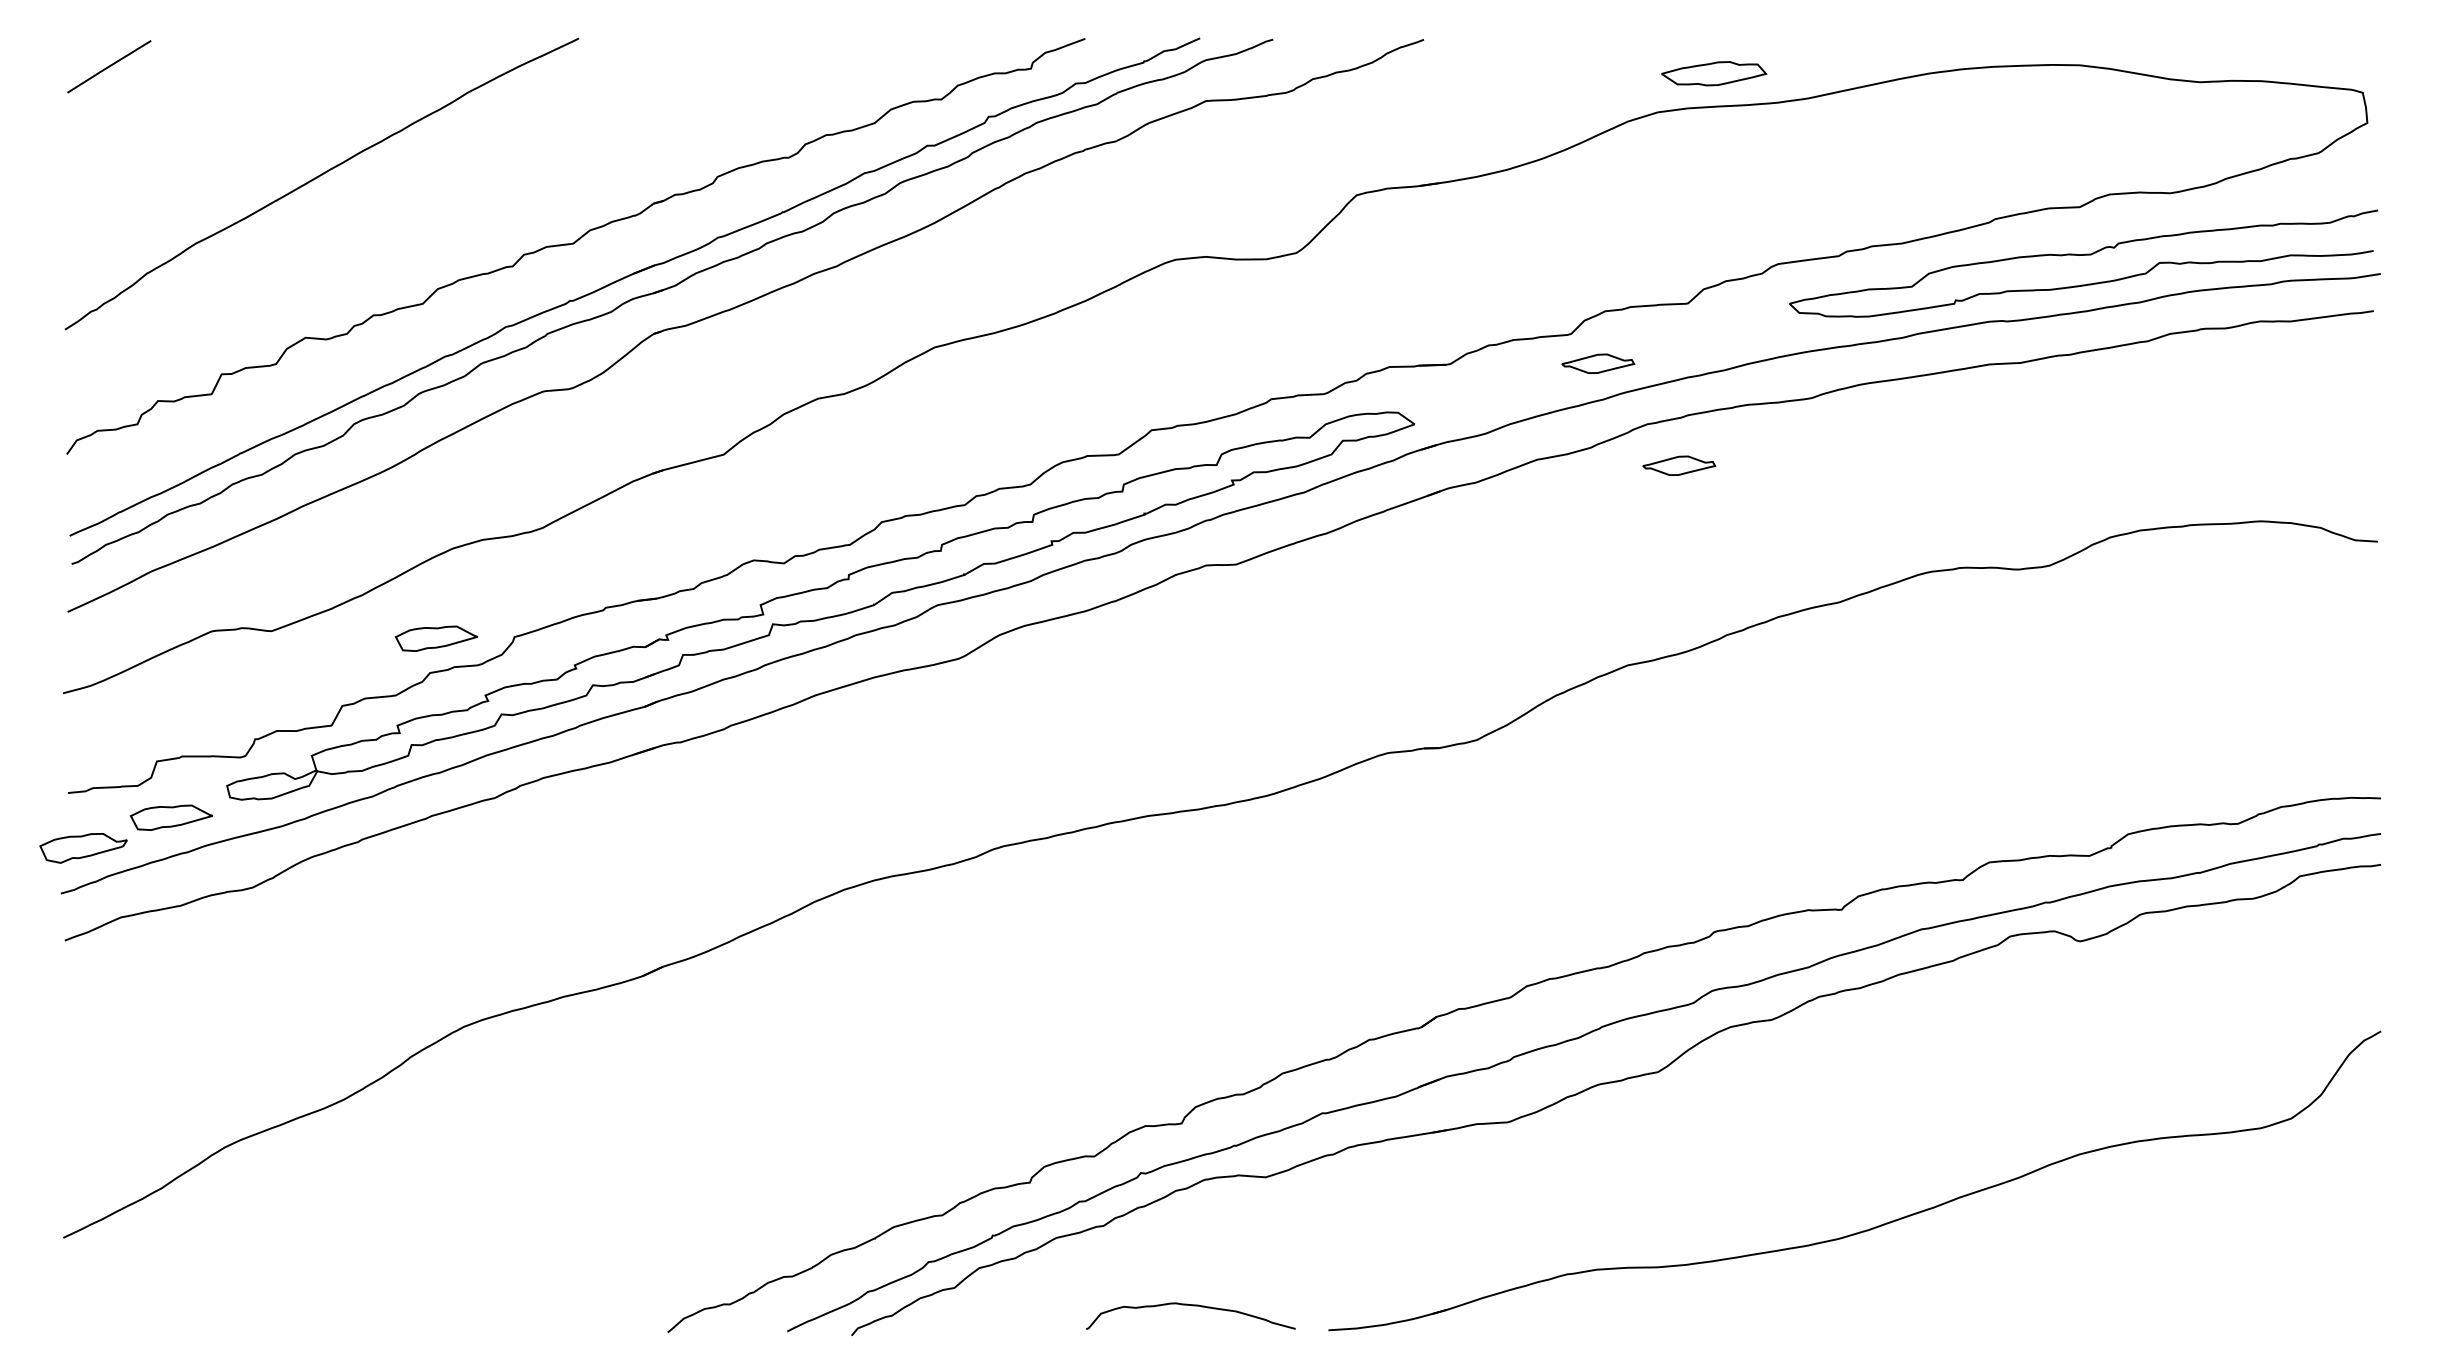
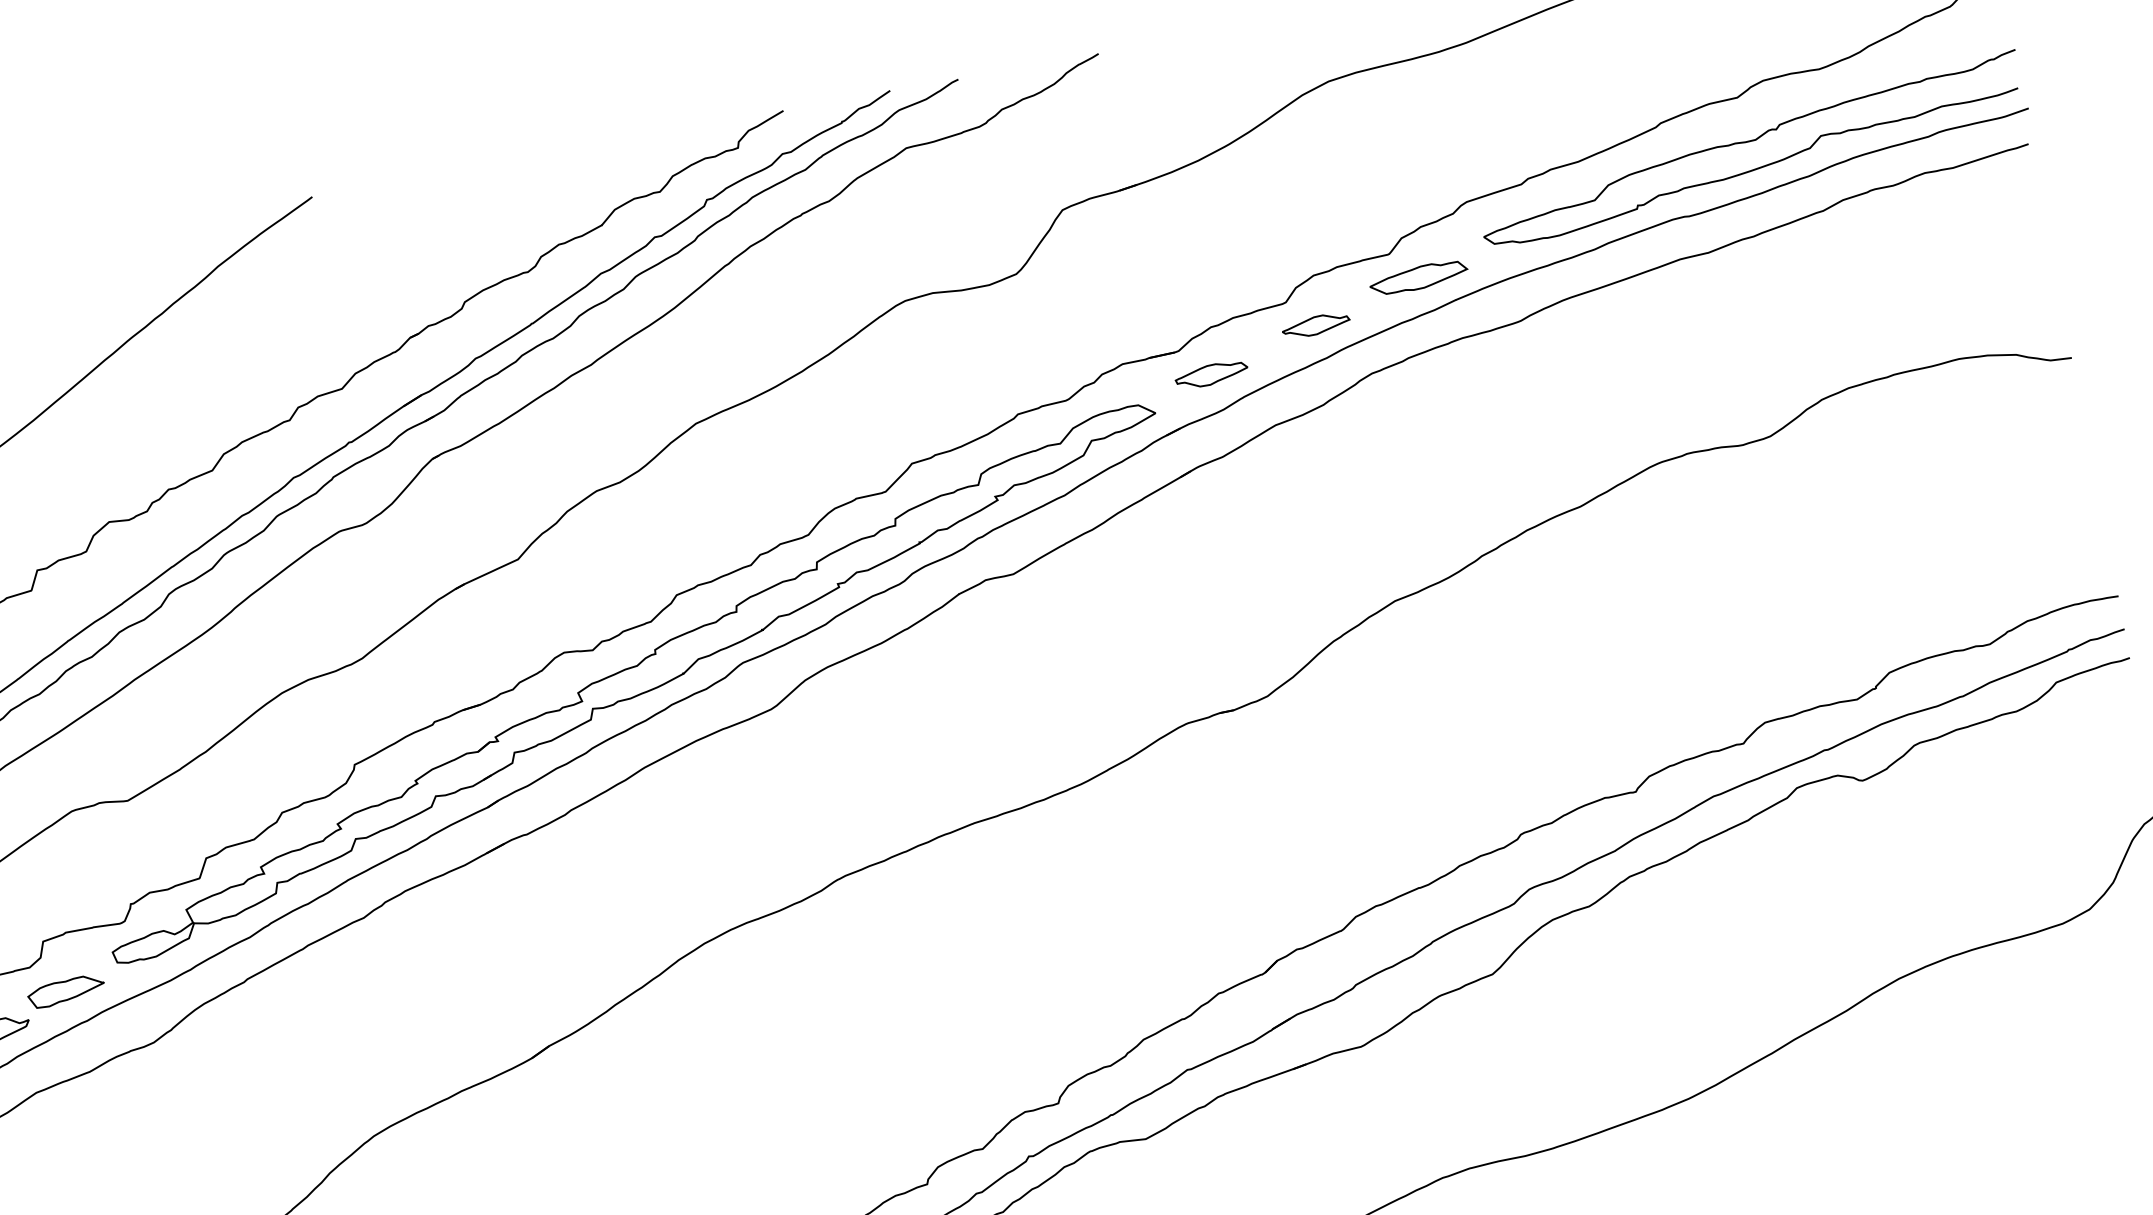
part: (1714, 73) -> (1419, 277), moved
part: (1479, 394) -> (1210, 374), added
part: (1679, 465) -> (1409, 406), removed
part: (435, 638) -> (281, 779), removed

